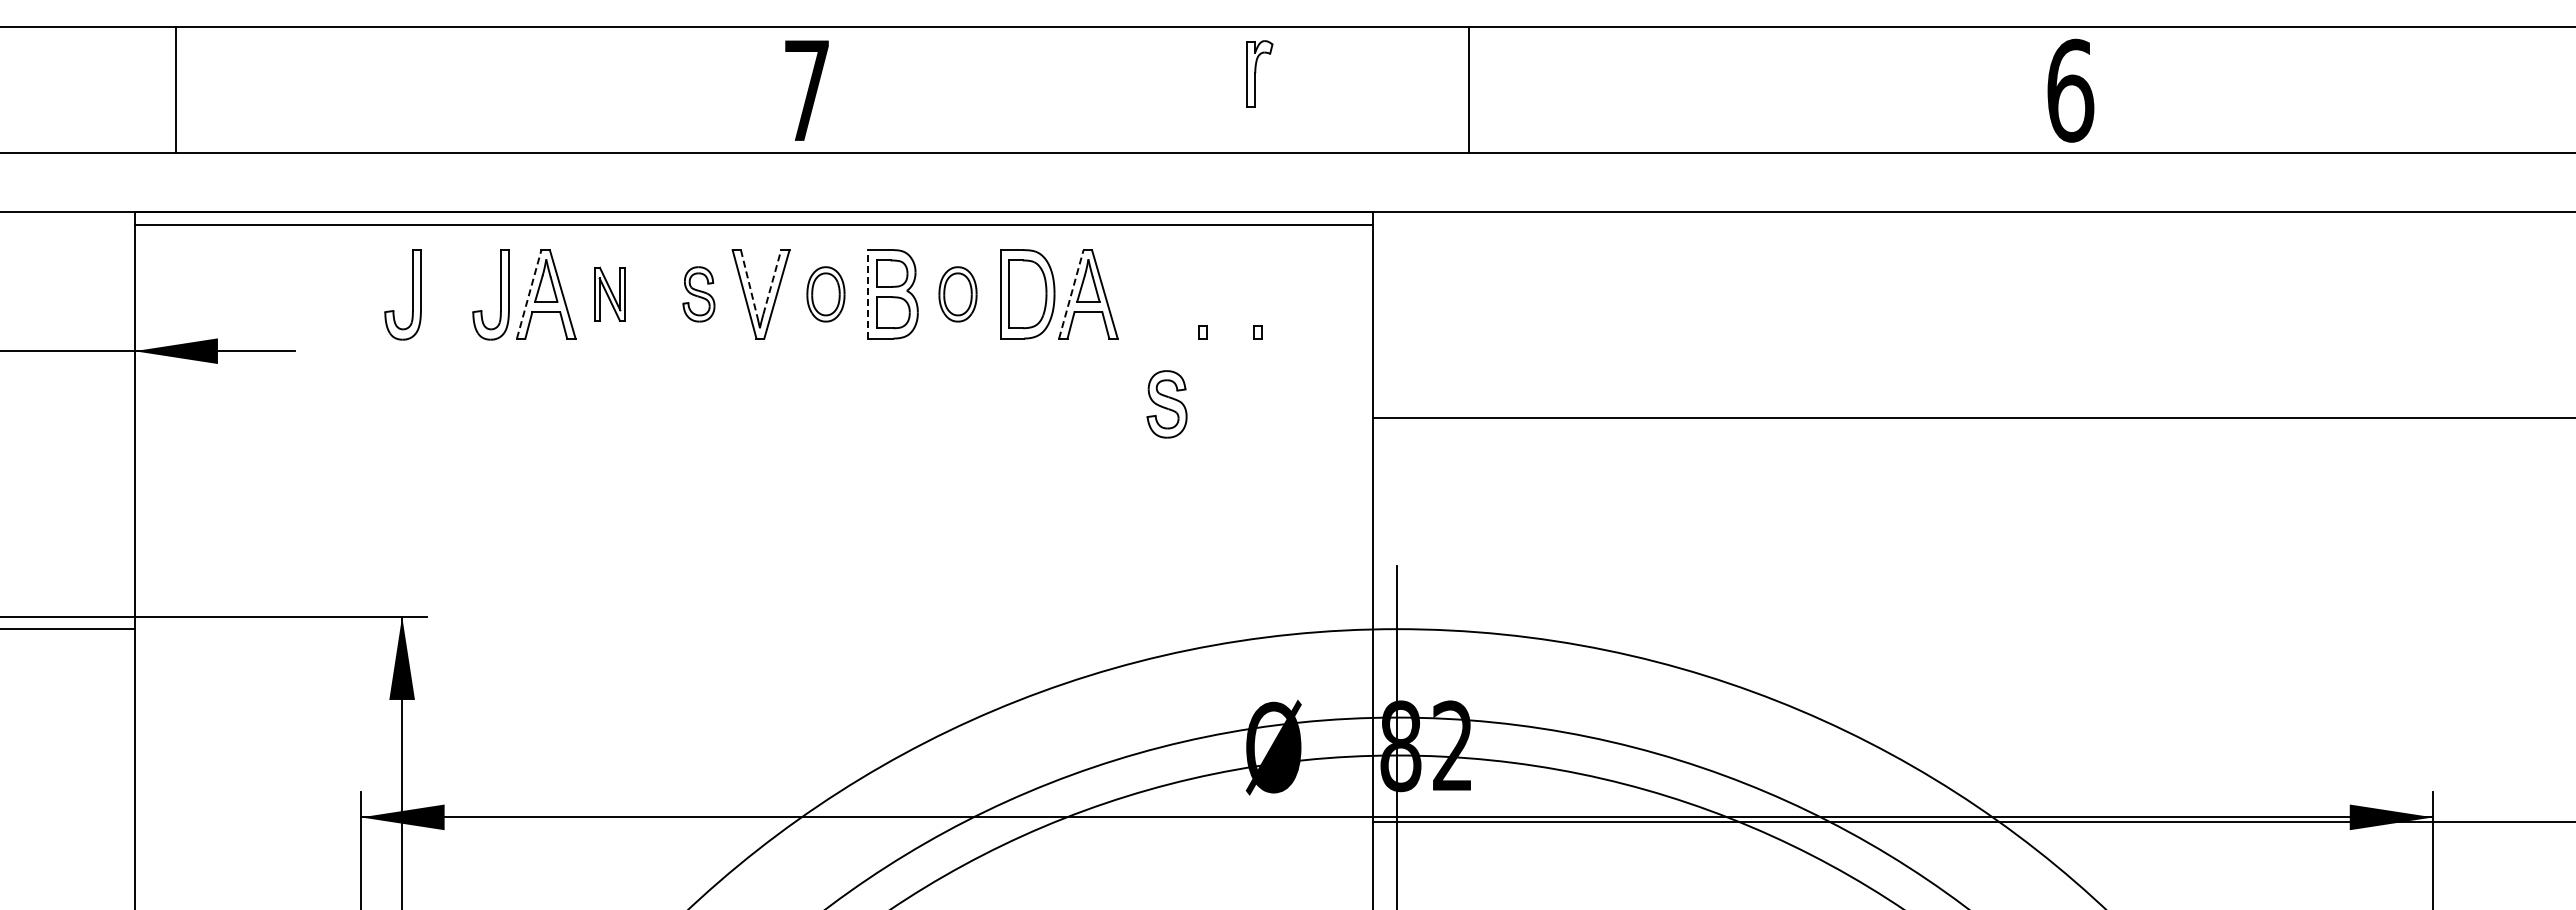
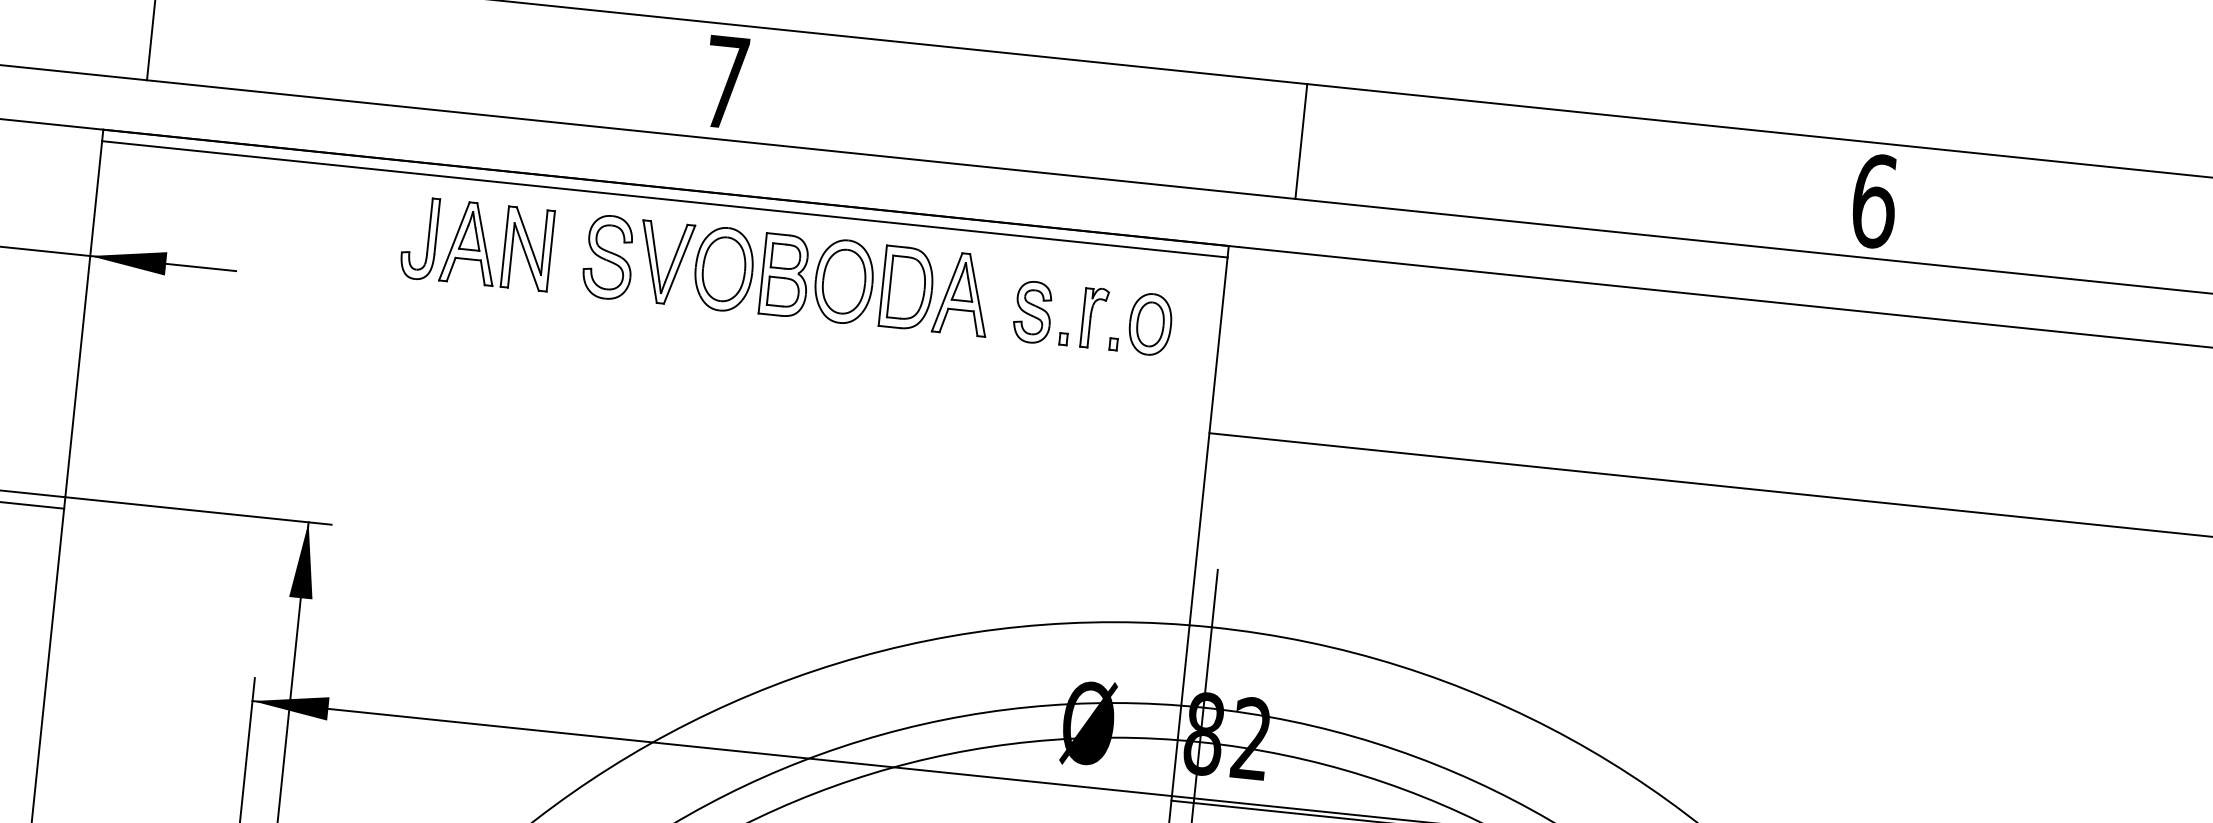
part: (1259, 73) -> (1094, 317), moved
line: (1468, 90) -> (1300, 141), moved
line: (772, 281) -> (676, 252), dashed -> solid
line: (748, 282) -> (654, 251), dashed -> solid
line: (868, 293) -> (762, 272), dashed -> solid
part: (412, 294) -> (348, 230), removed
line: (529, 294) -> (454, 241), dashed -> solid
part: (609, 294) -> (527, 249), size x1.67
part: (698, 294) -> (608, 257), size x1.67
part: (825, 294) -> (723, 269), size x1.67
part: (957, 294) -> (843, 281), size x1.67
line: (1071, 294) -> (947, 292), dashed -> solid
part: (1296, 306) -> (1150, 324), added
part: (1166, 404) -> (1032, 312), moved

